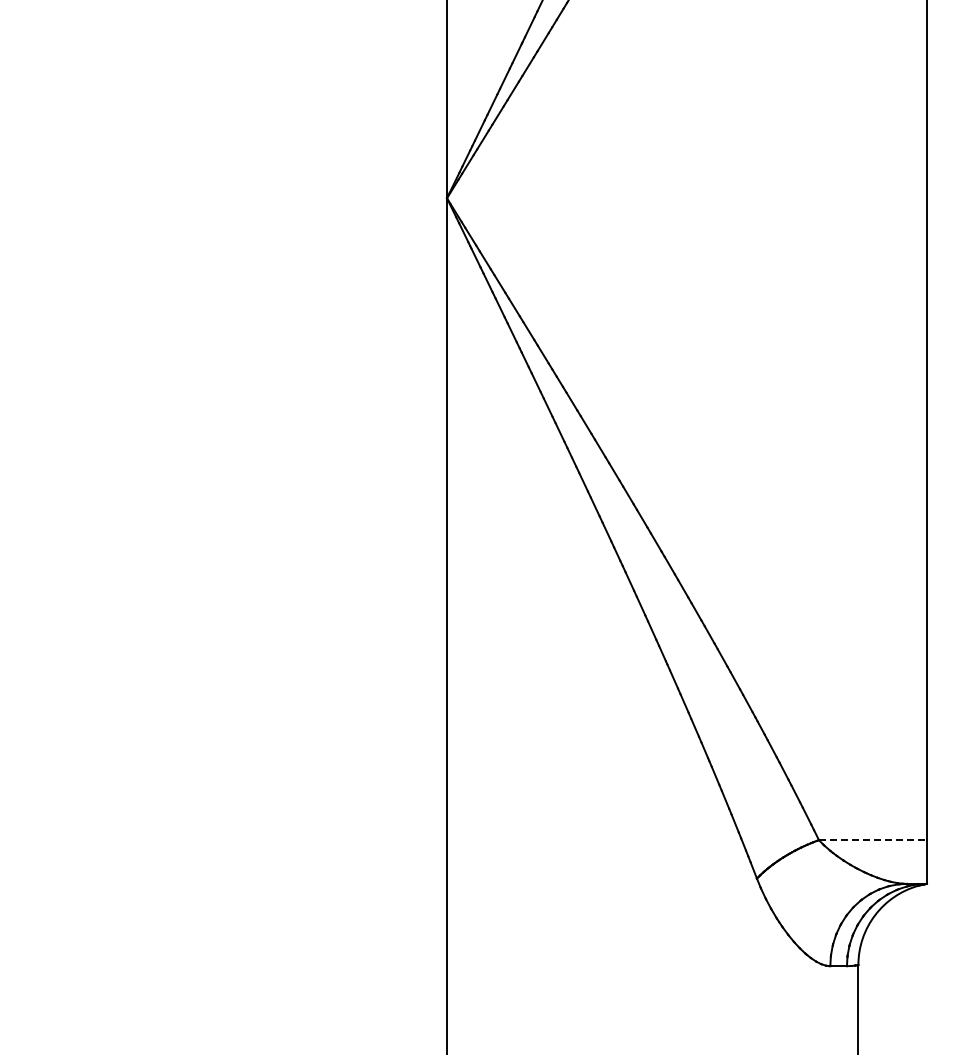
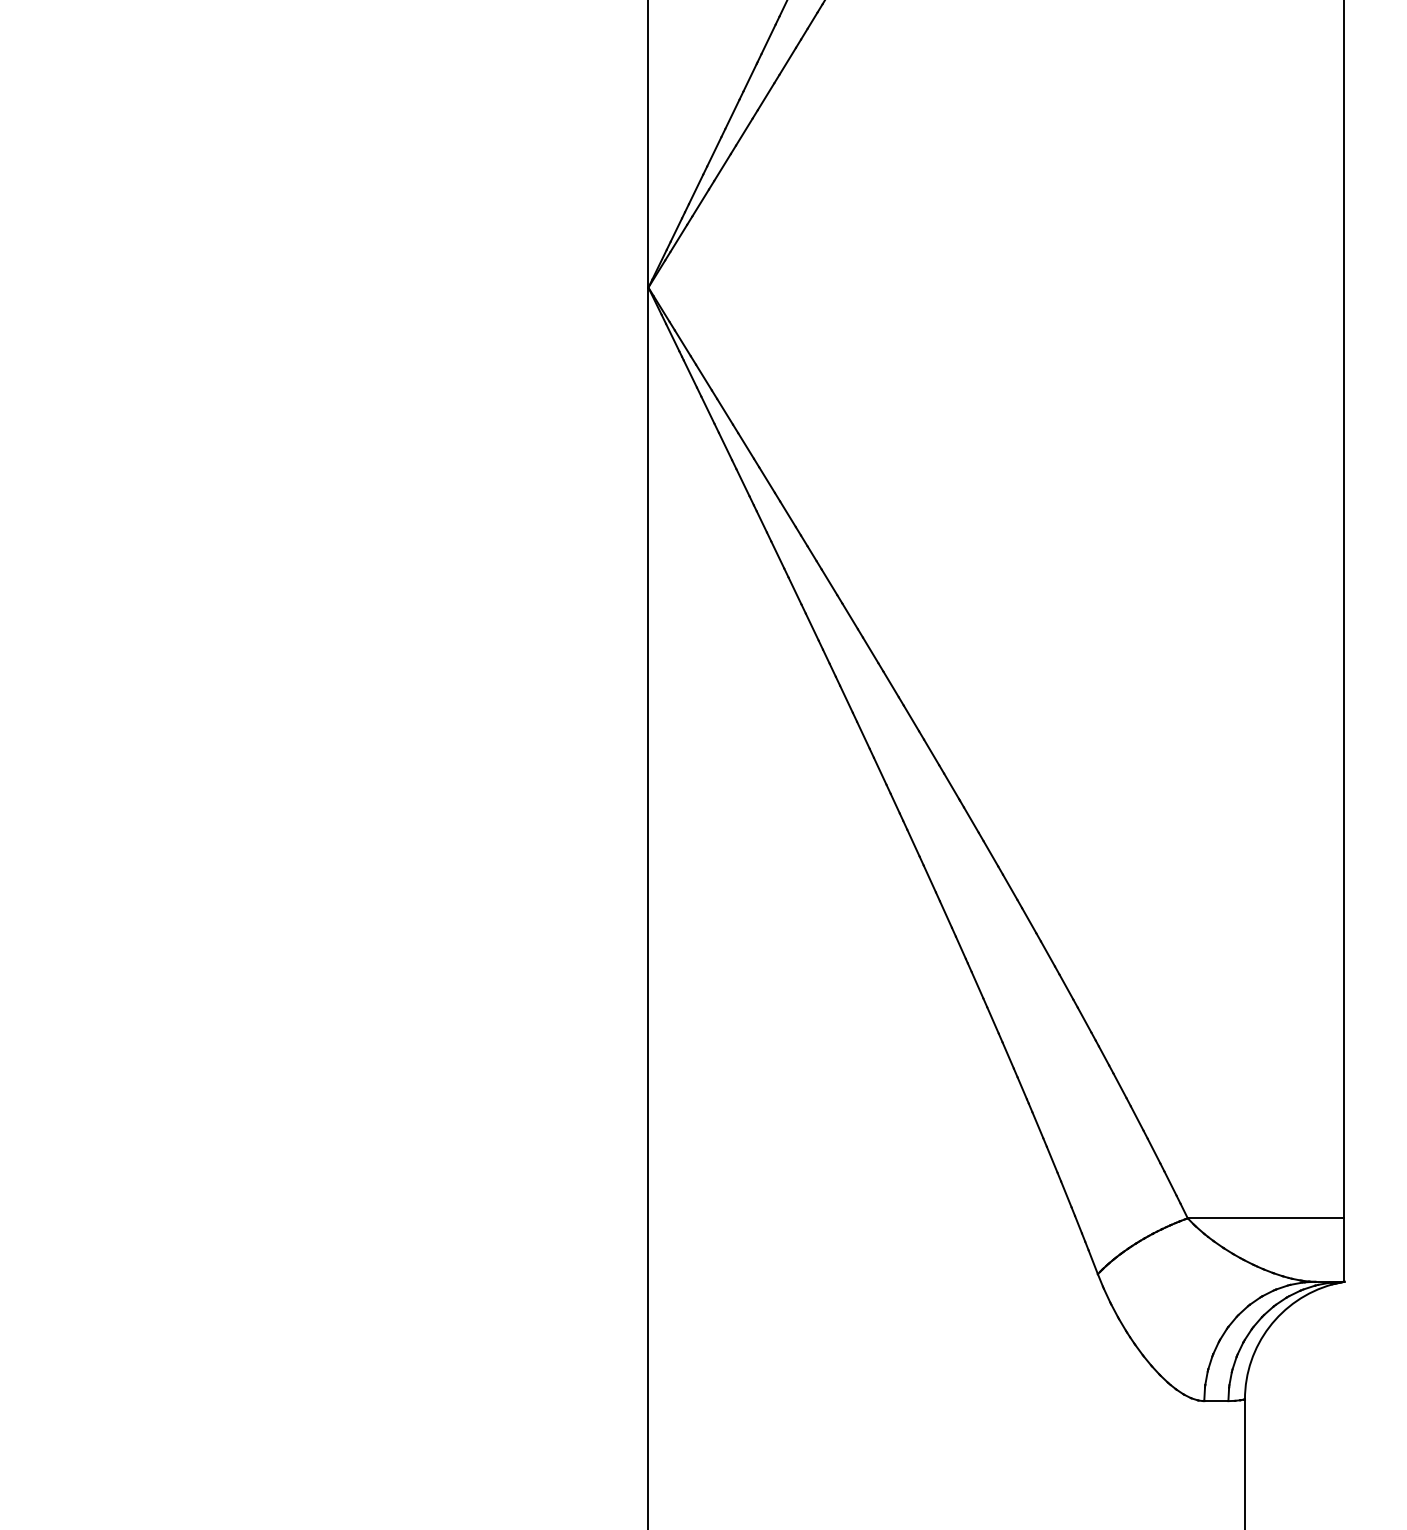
line: (872, 840) -> (1265, 1218), dashed -> solid

